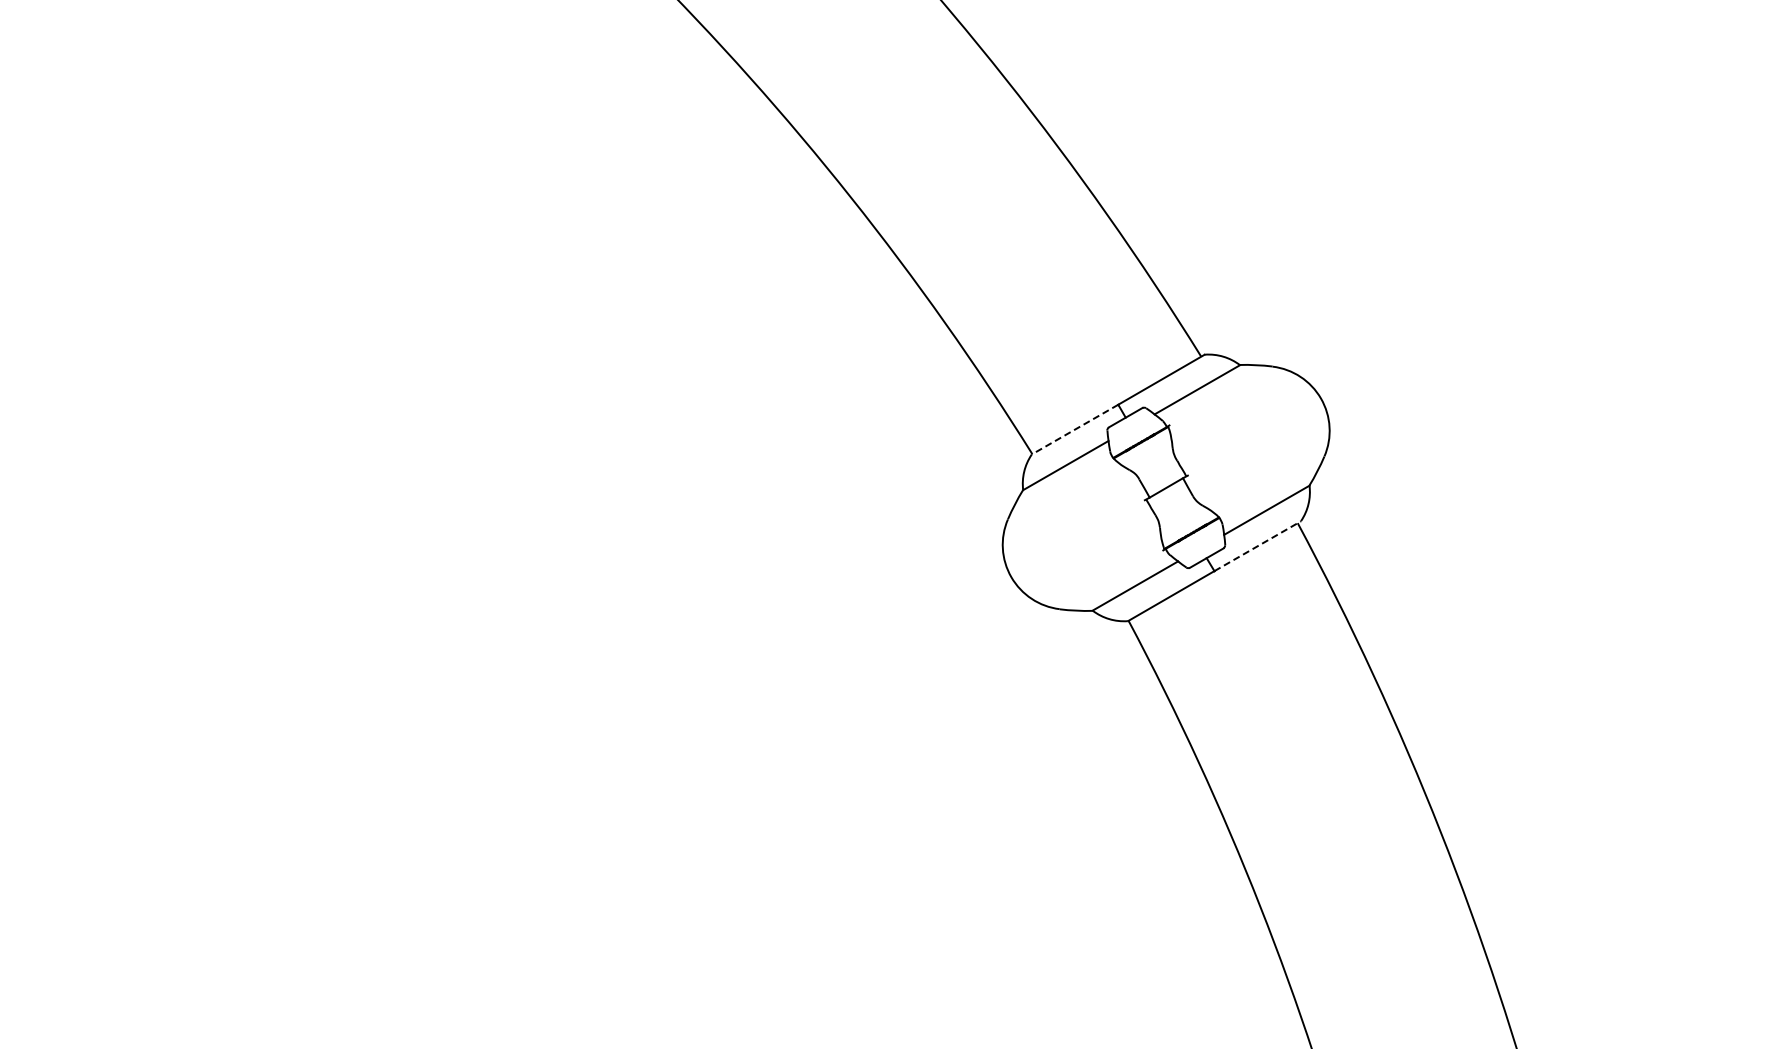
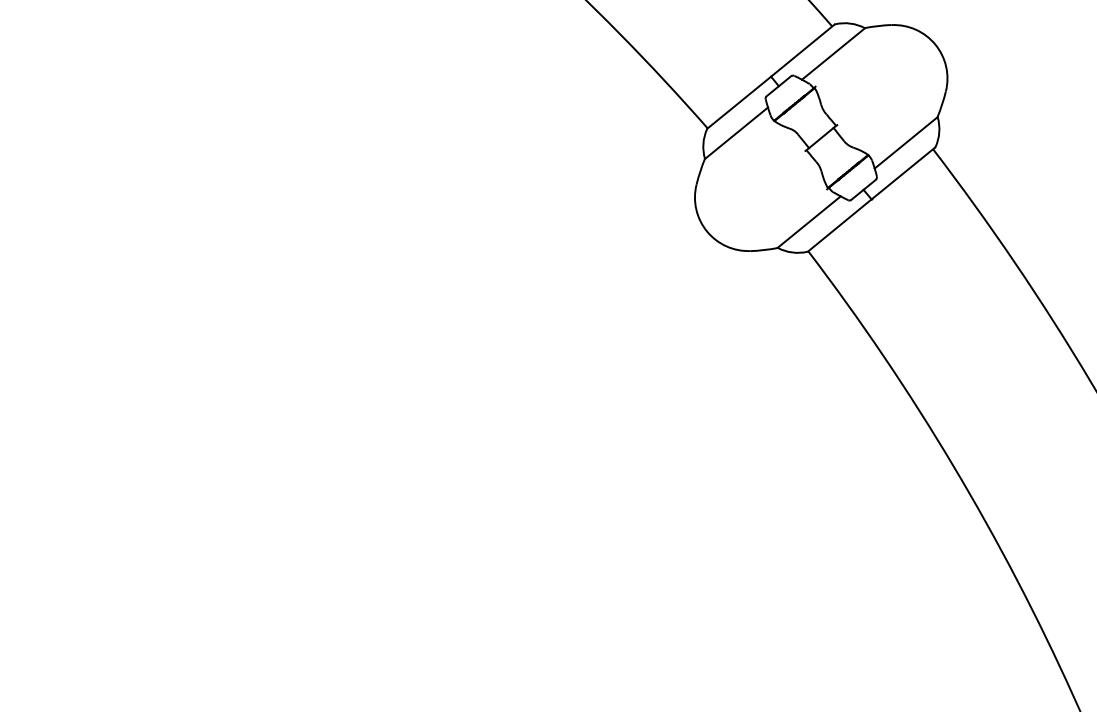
line: (1075, 429) -> (739, 102), dashed -> solid
line: (1257, 546) -> (903, 173), dashed -> solid

